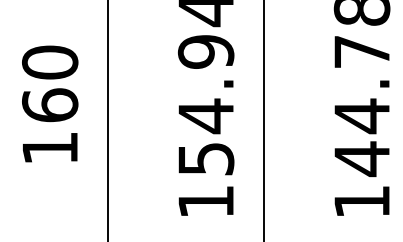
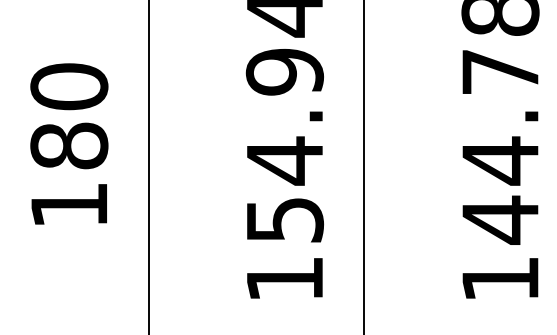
text: (50, 105) -> (69, 145), 160 -> 180

